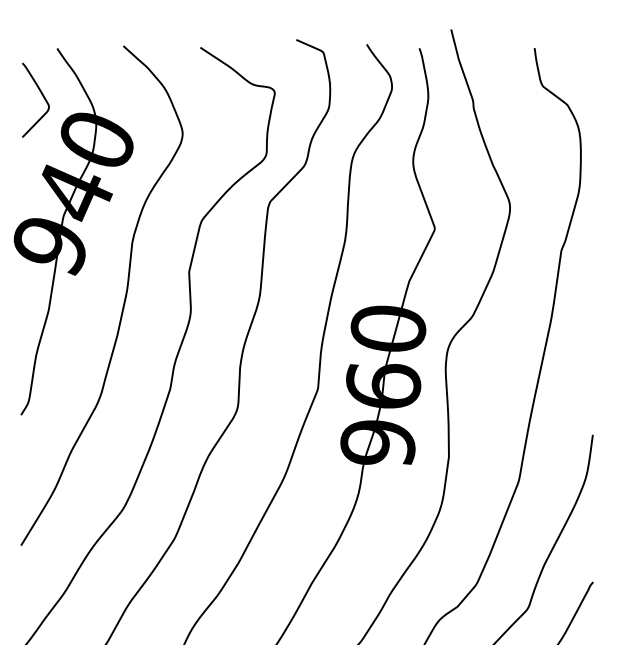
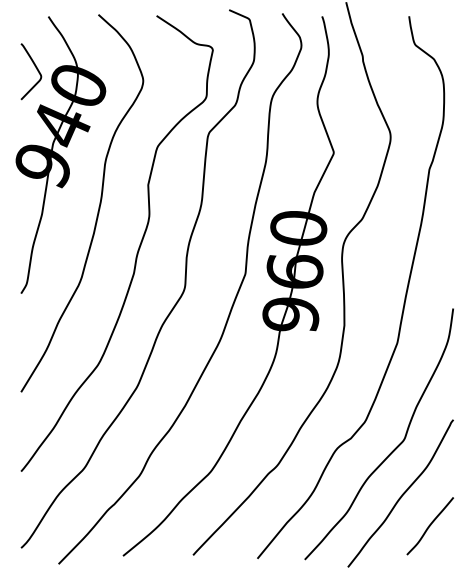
curve: (42, 97) -> (36, 69), moved

